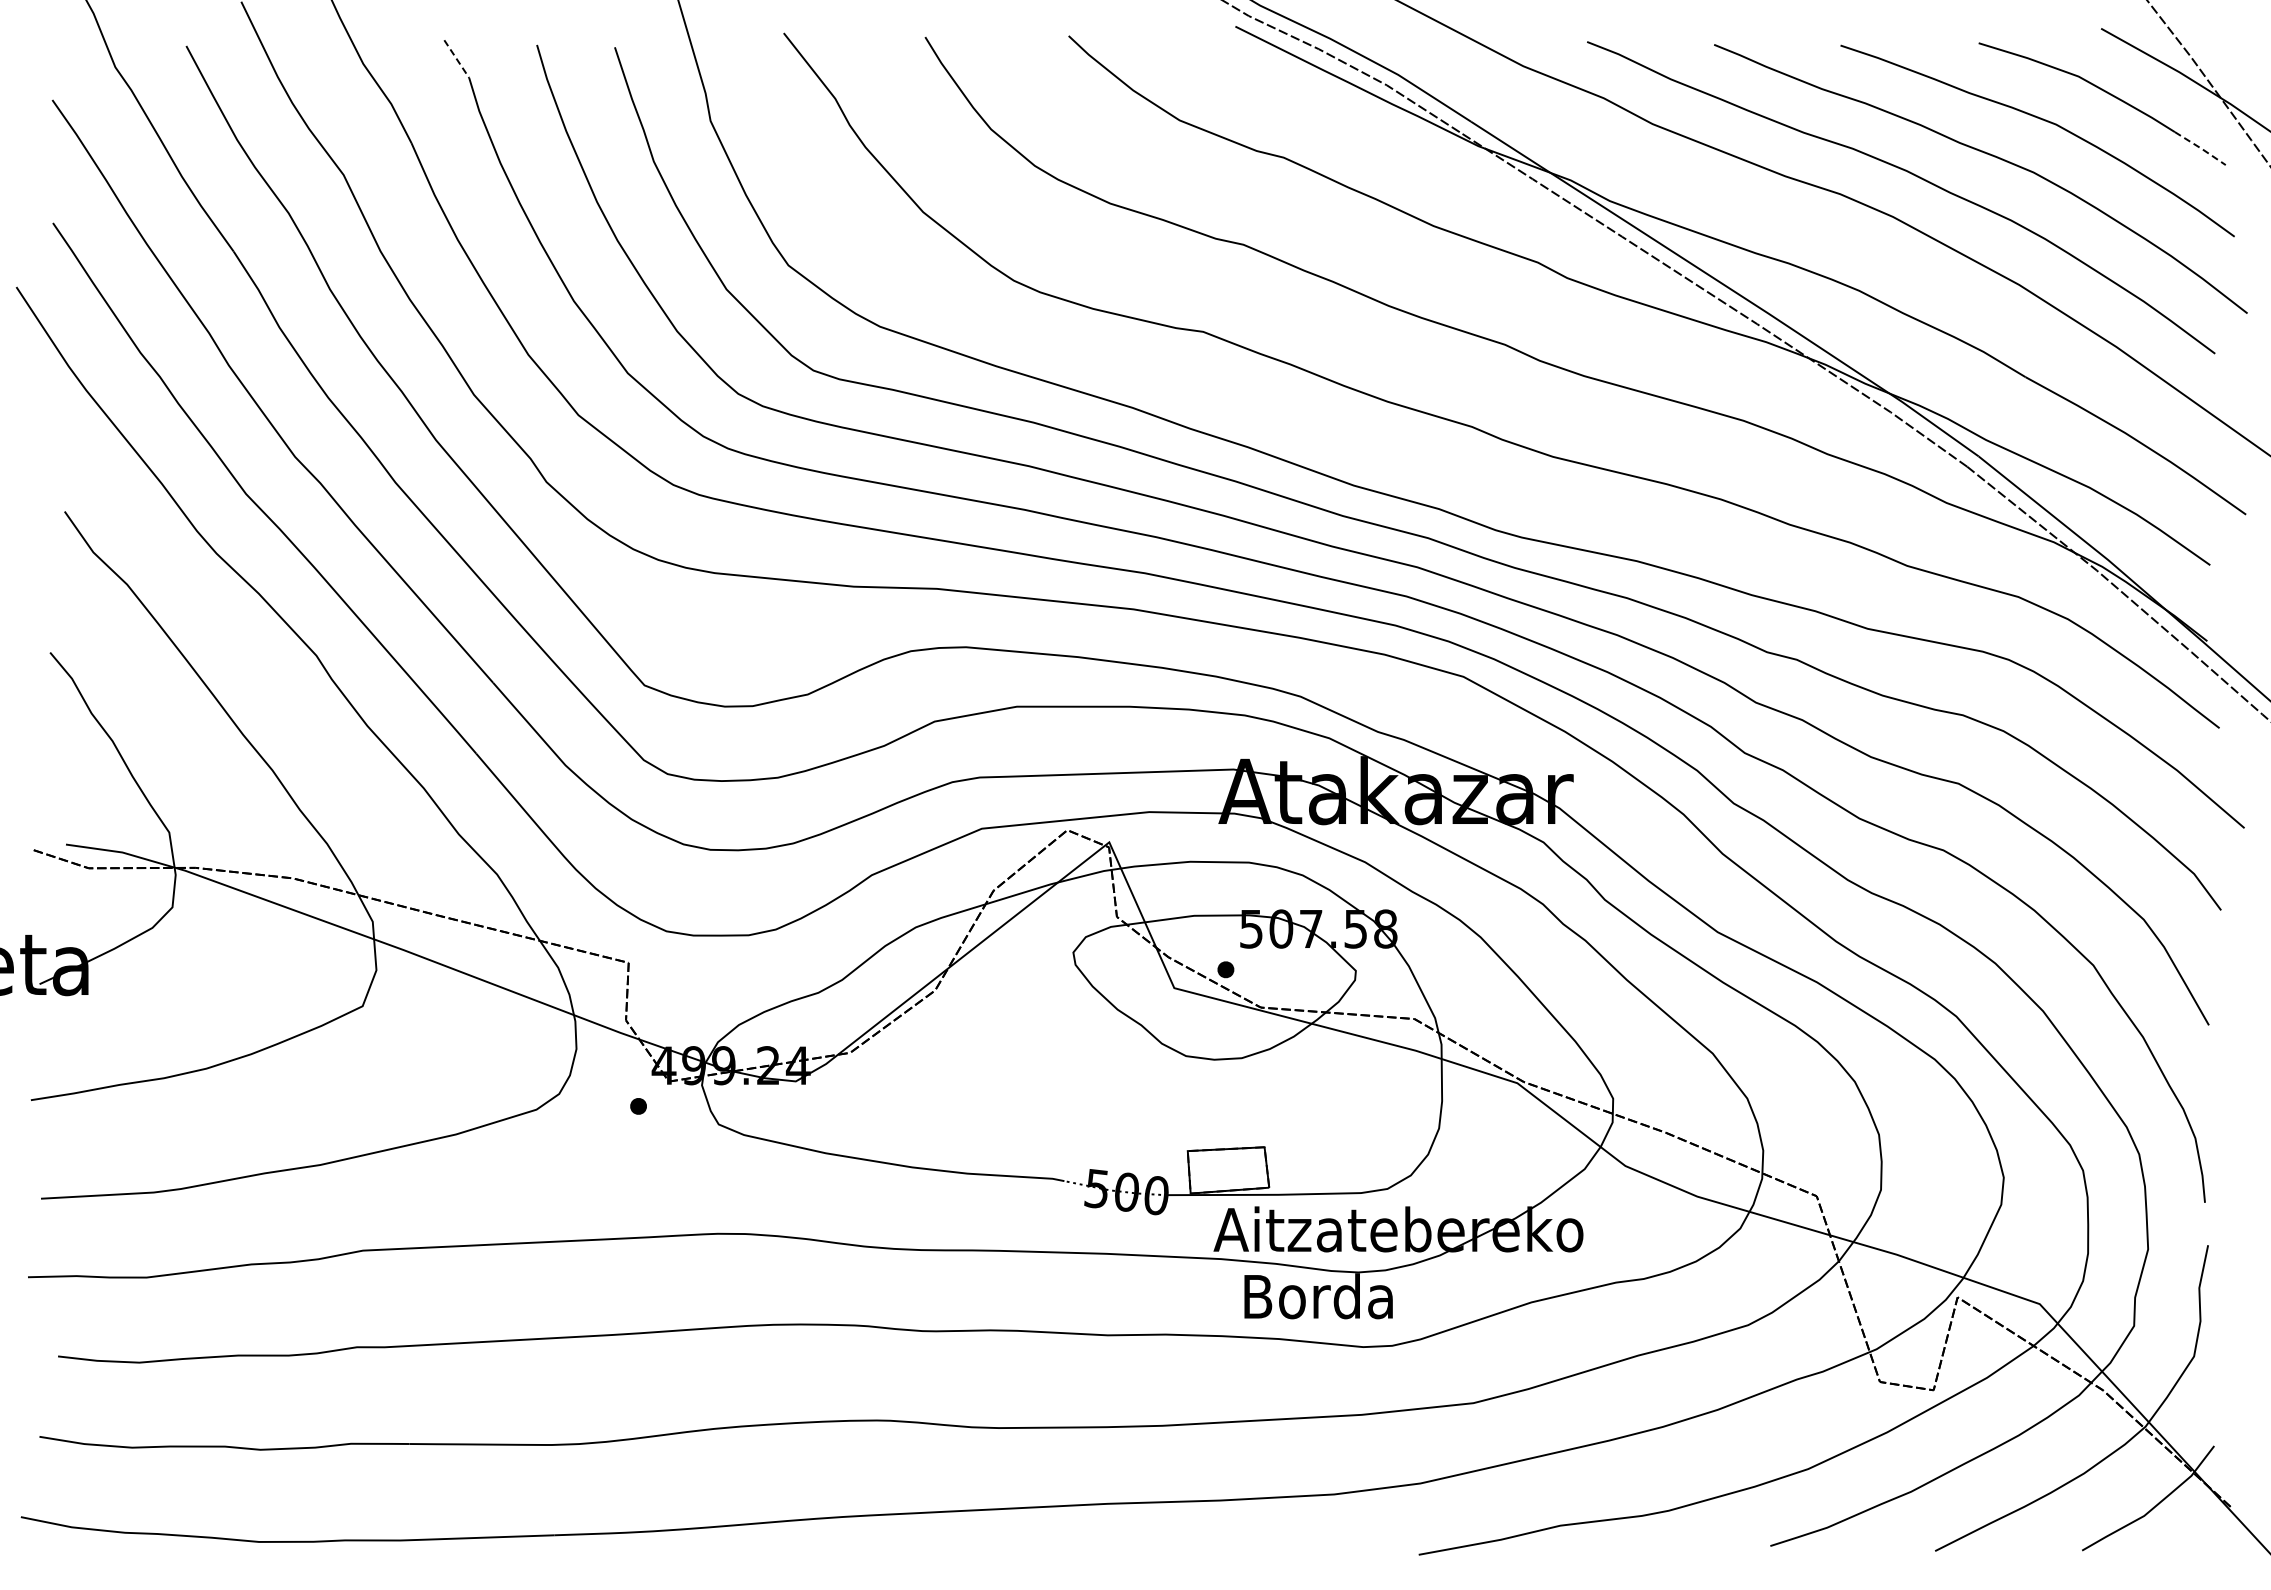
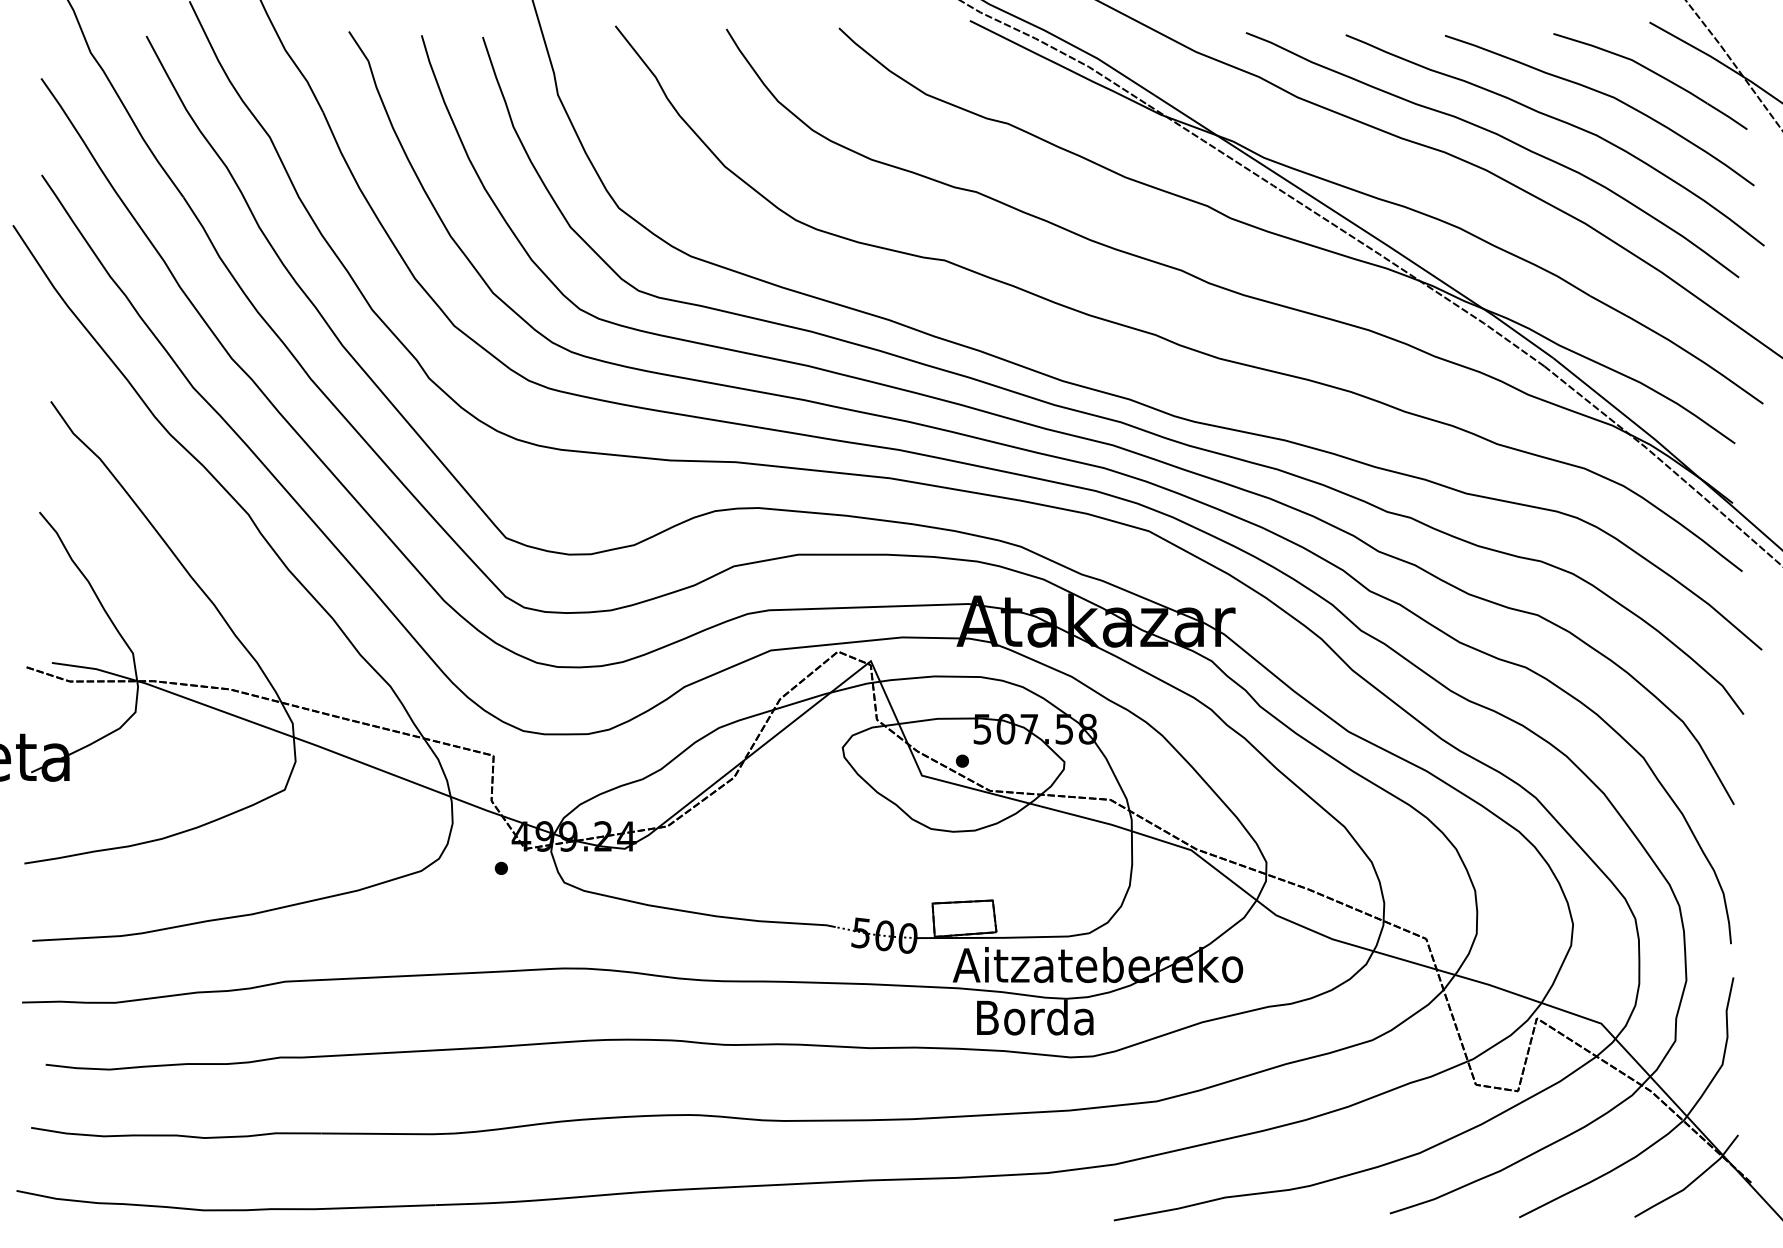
line: (456, 59) -> (358, 46), dashed -> solid
line: (2201, 148) -> (1728, 116), dashed -> solid

